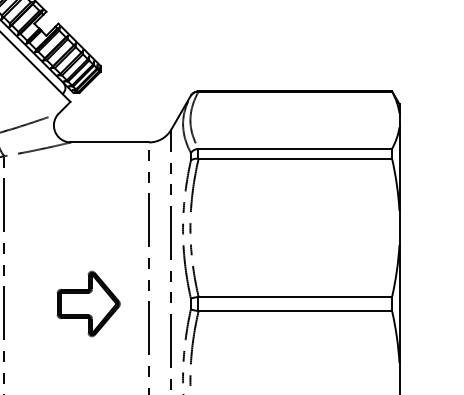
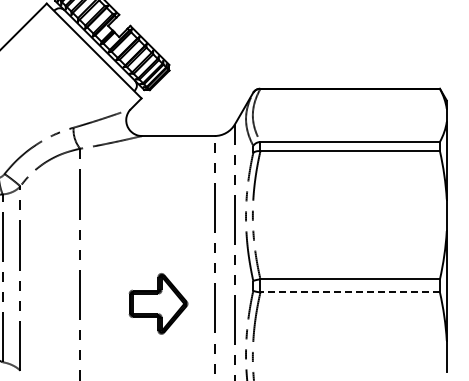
part: (88, 303) -> (158, 303), moved
line: (295, 311) -> (350, 292), solid -> dashed

